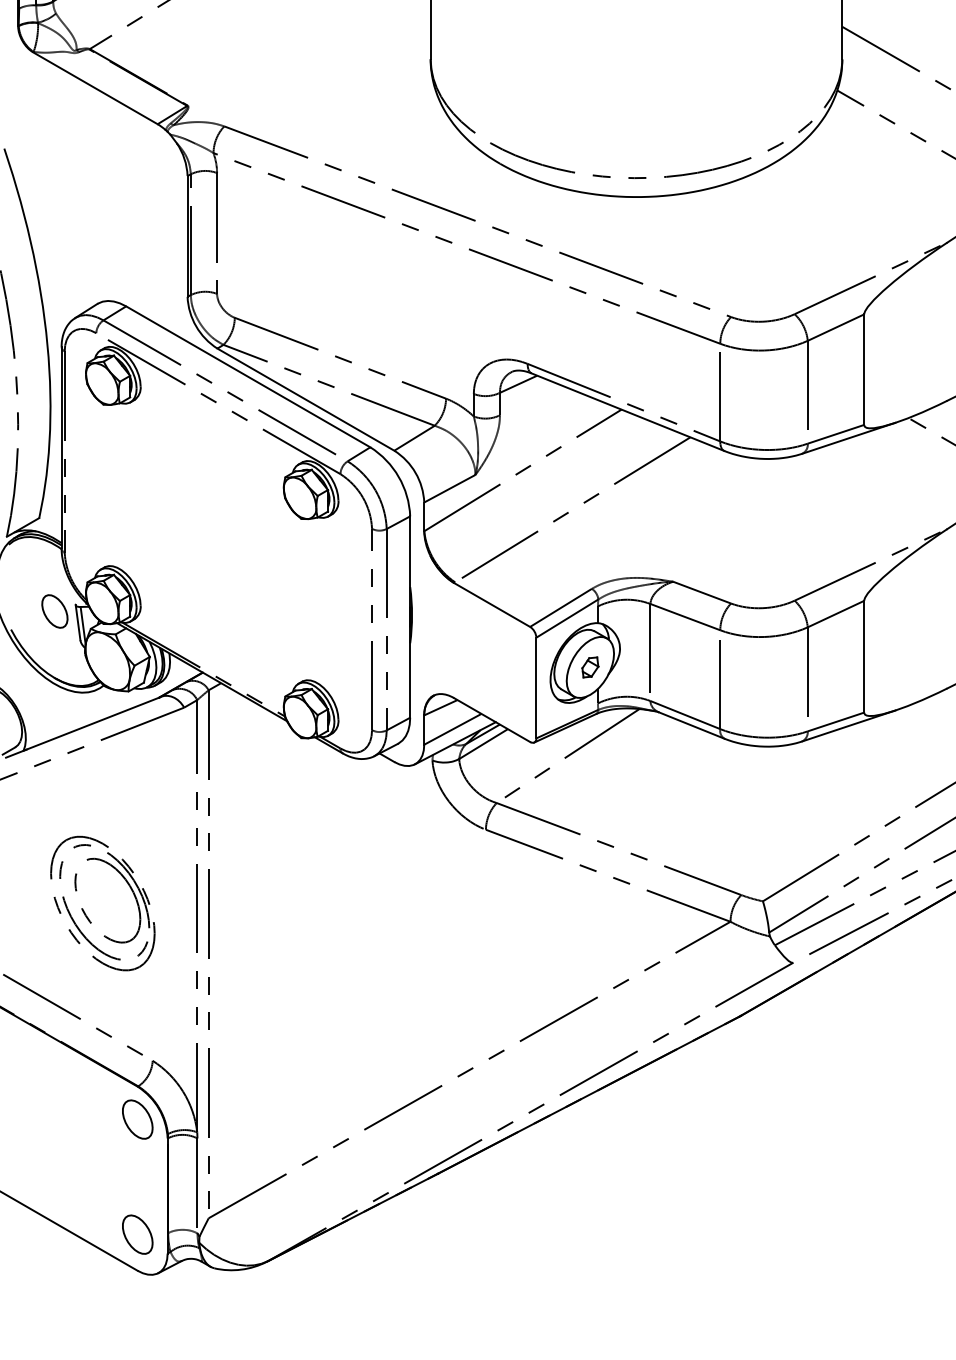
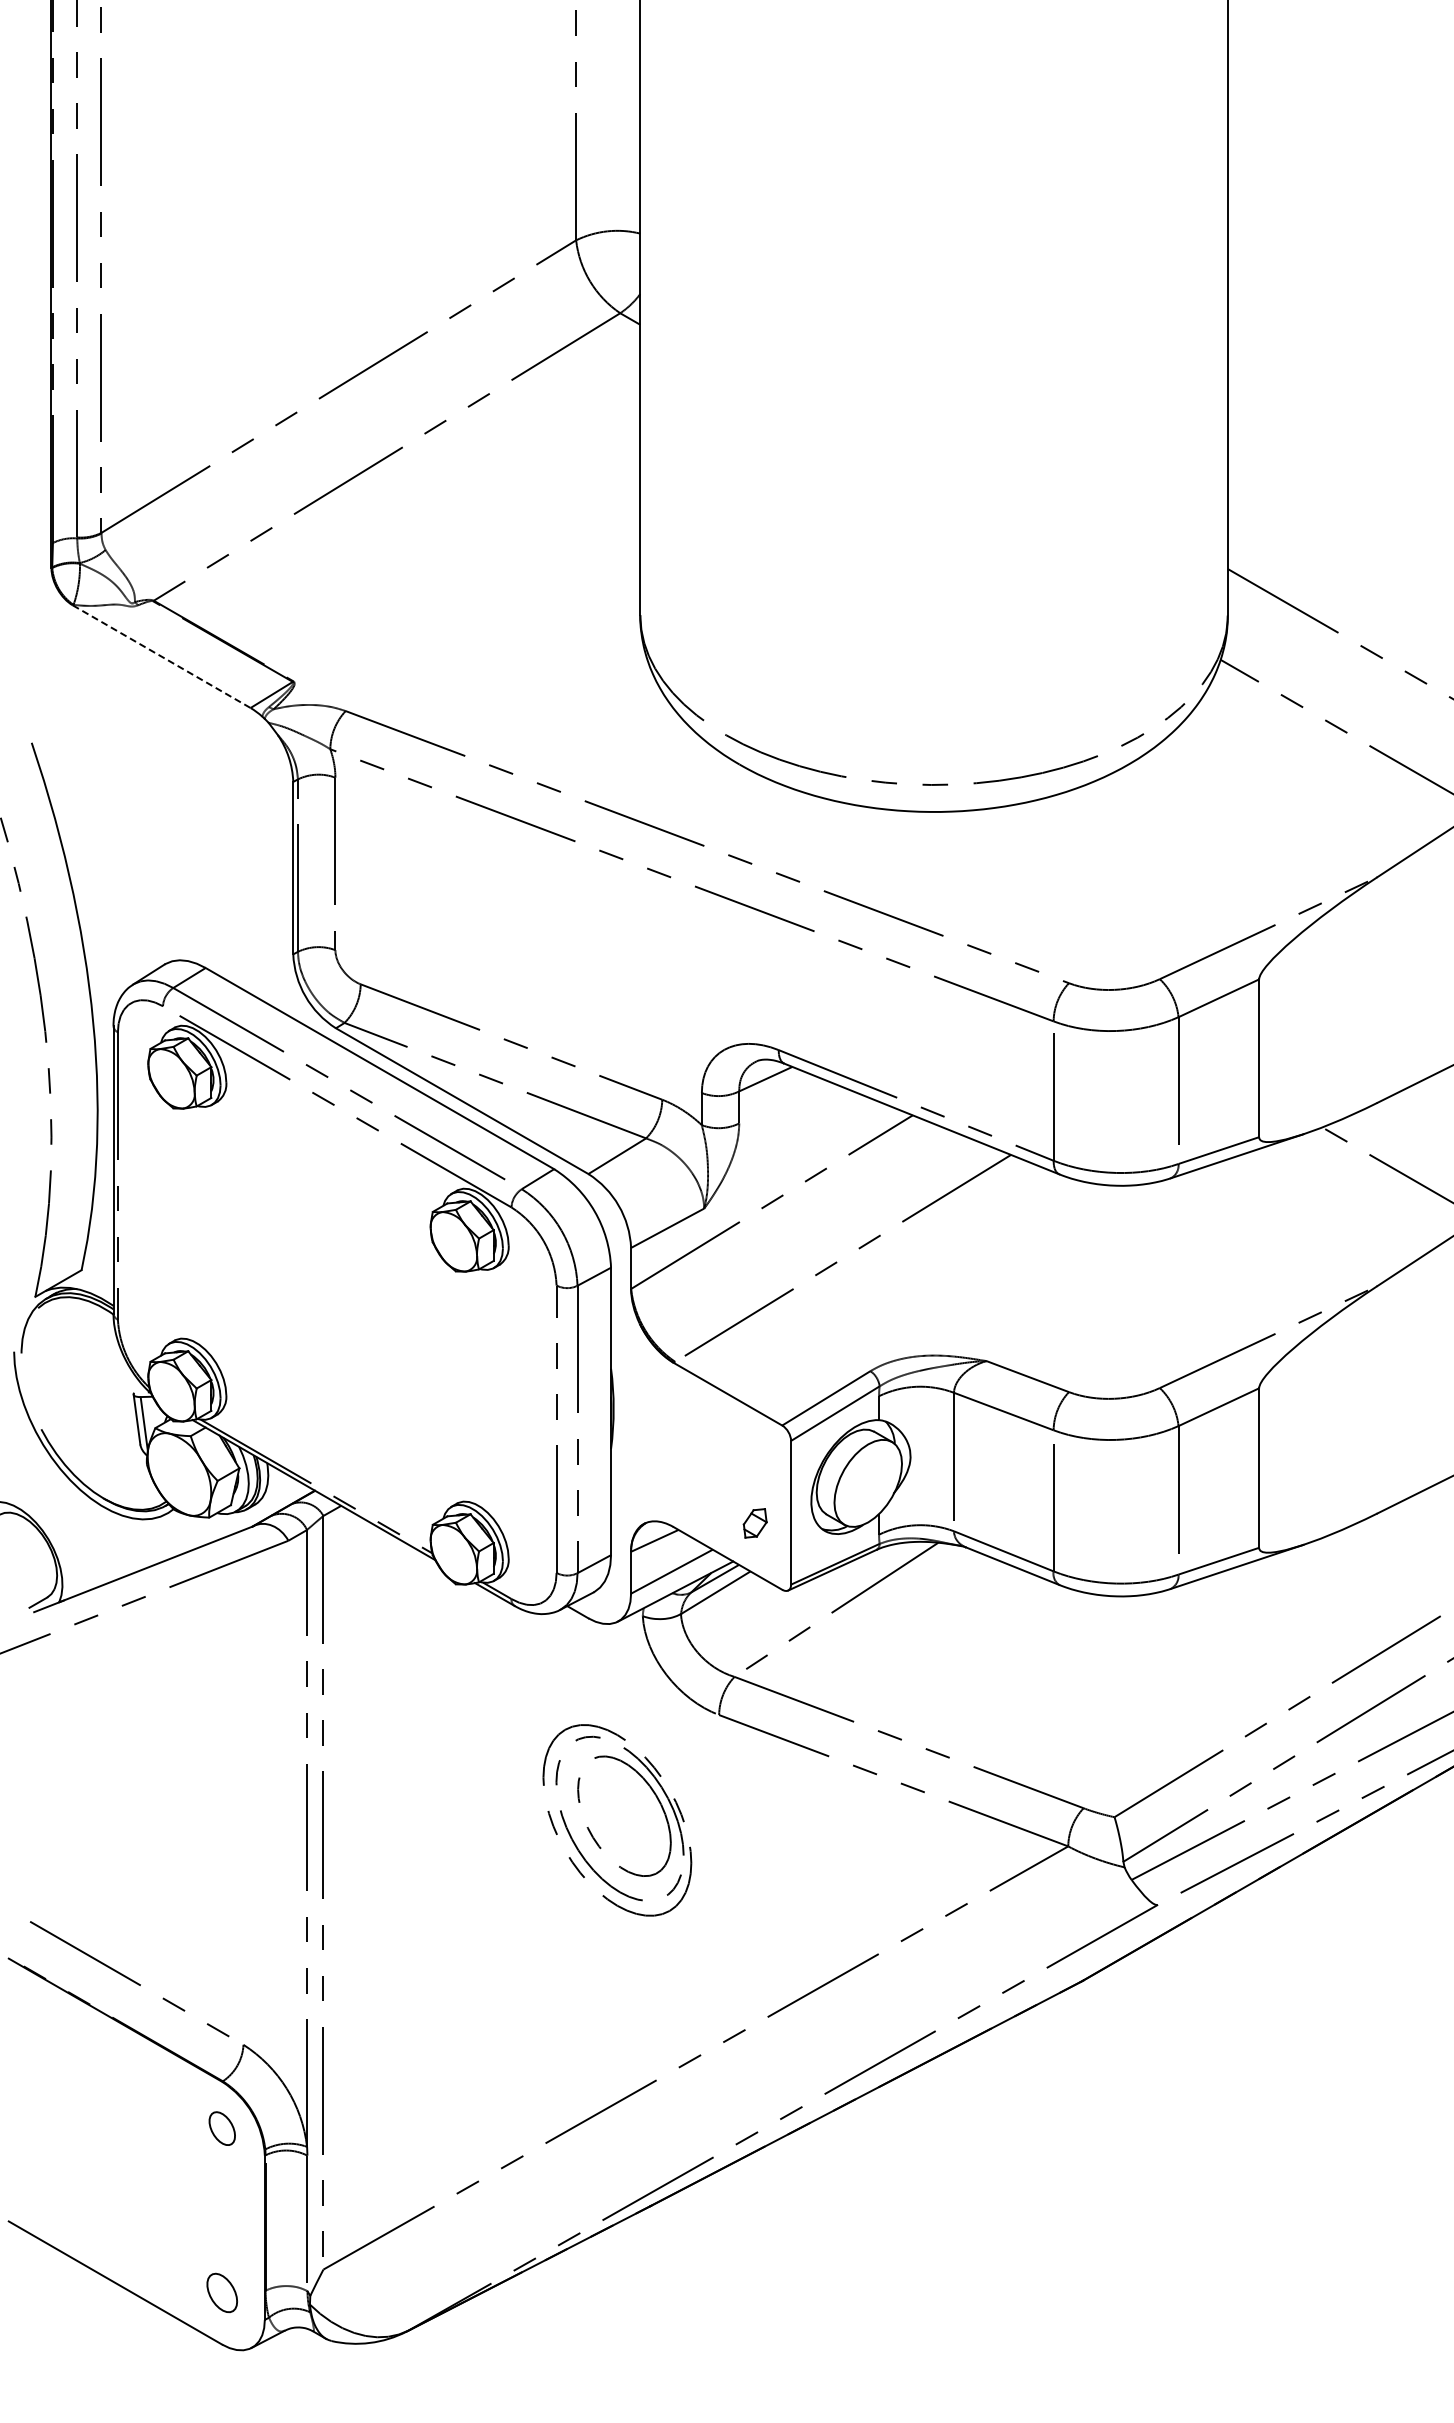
line: (95, 88) -> (161, 656), solid -> dashed
part: (54, 611) -> (103, 1403), removed
part: (589, 667) -> (754, 1523), moved
part: (86, 915) -> (594, 1837), moved
part: (137, 1119) -> (222, 2128), size x0.6
part: (137, 1234) -> (222, 2292), size x0.7

